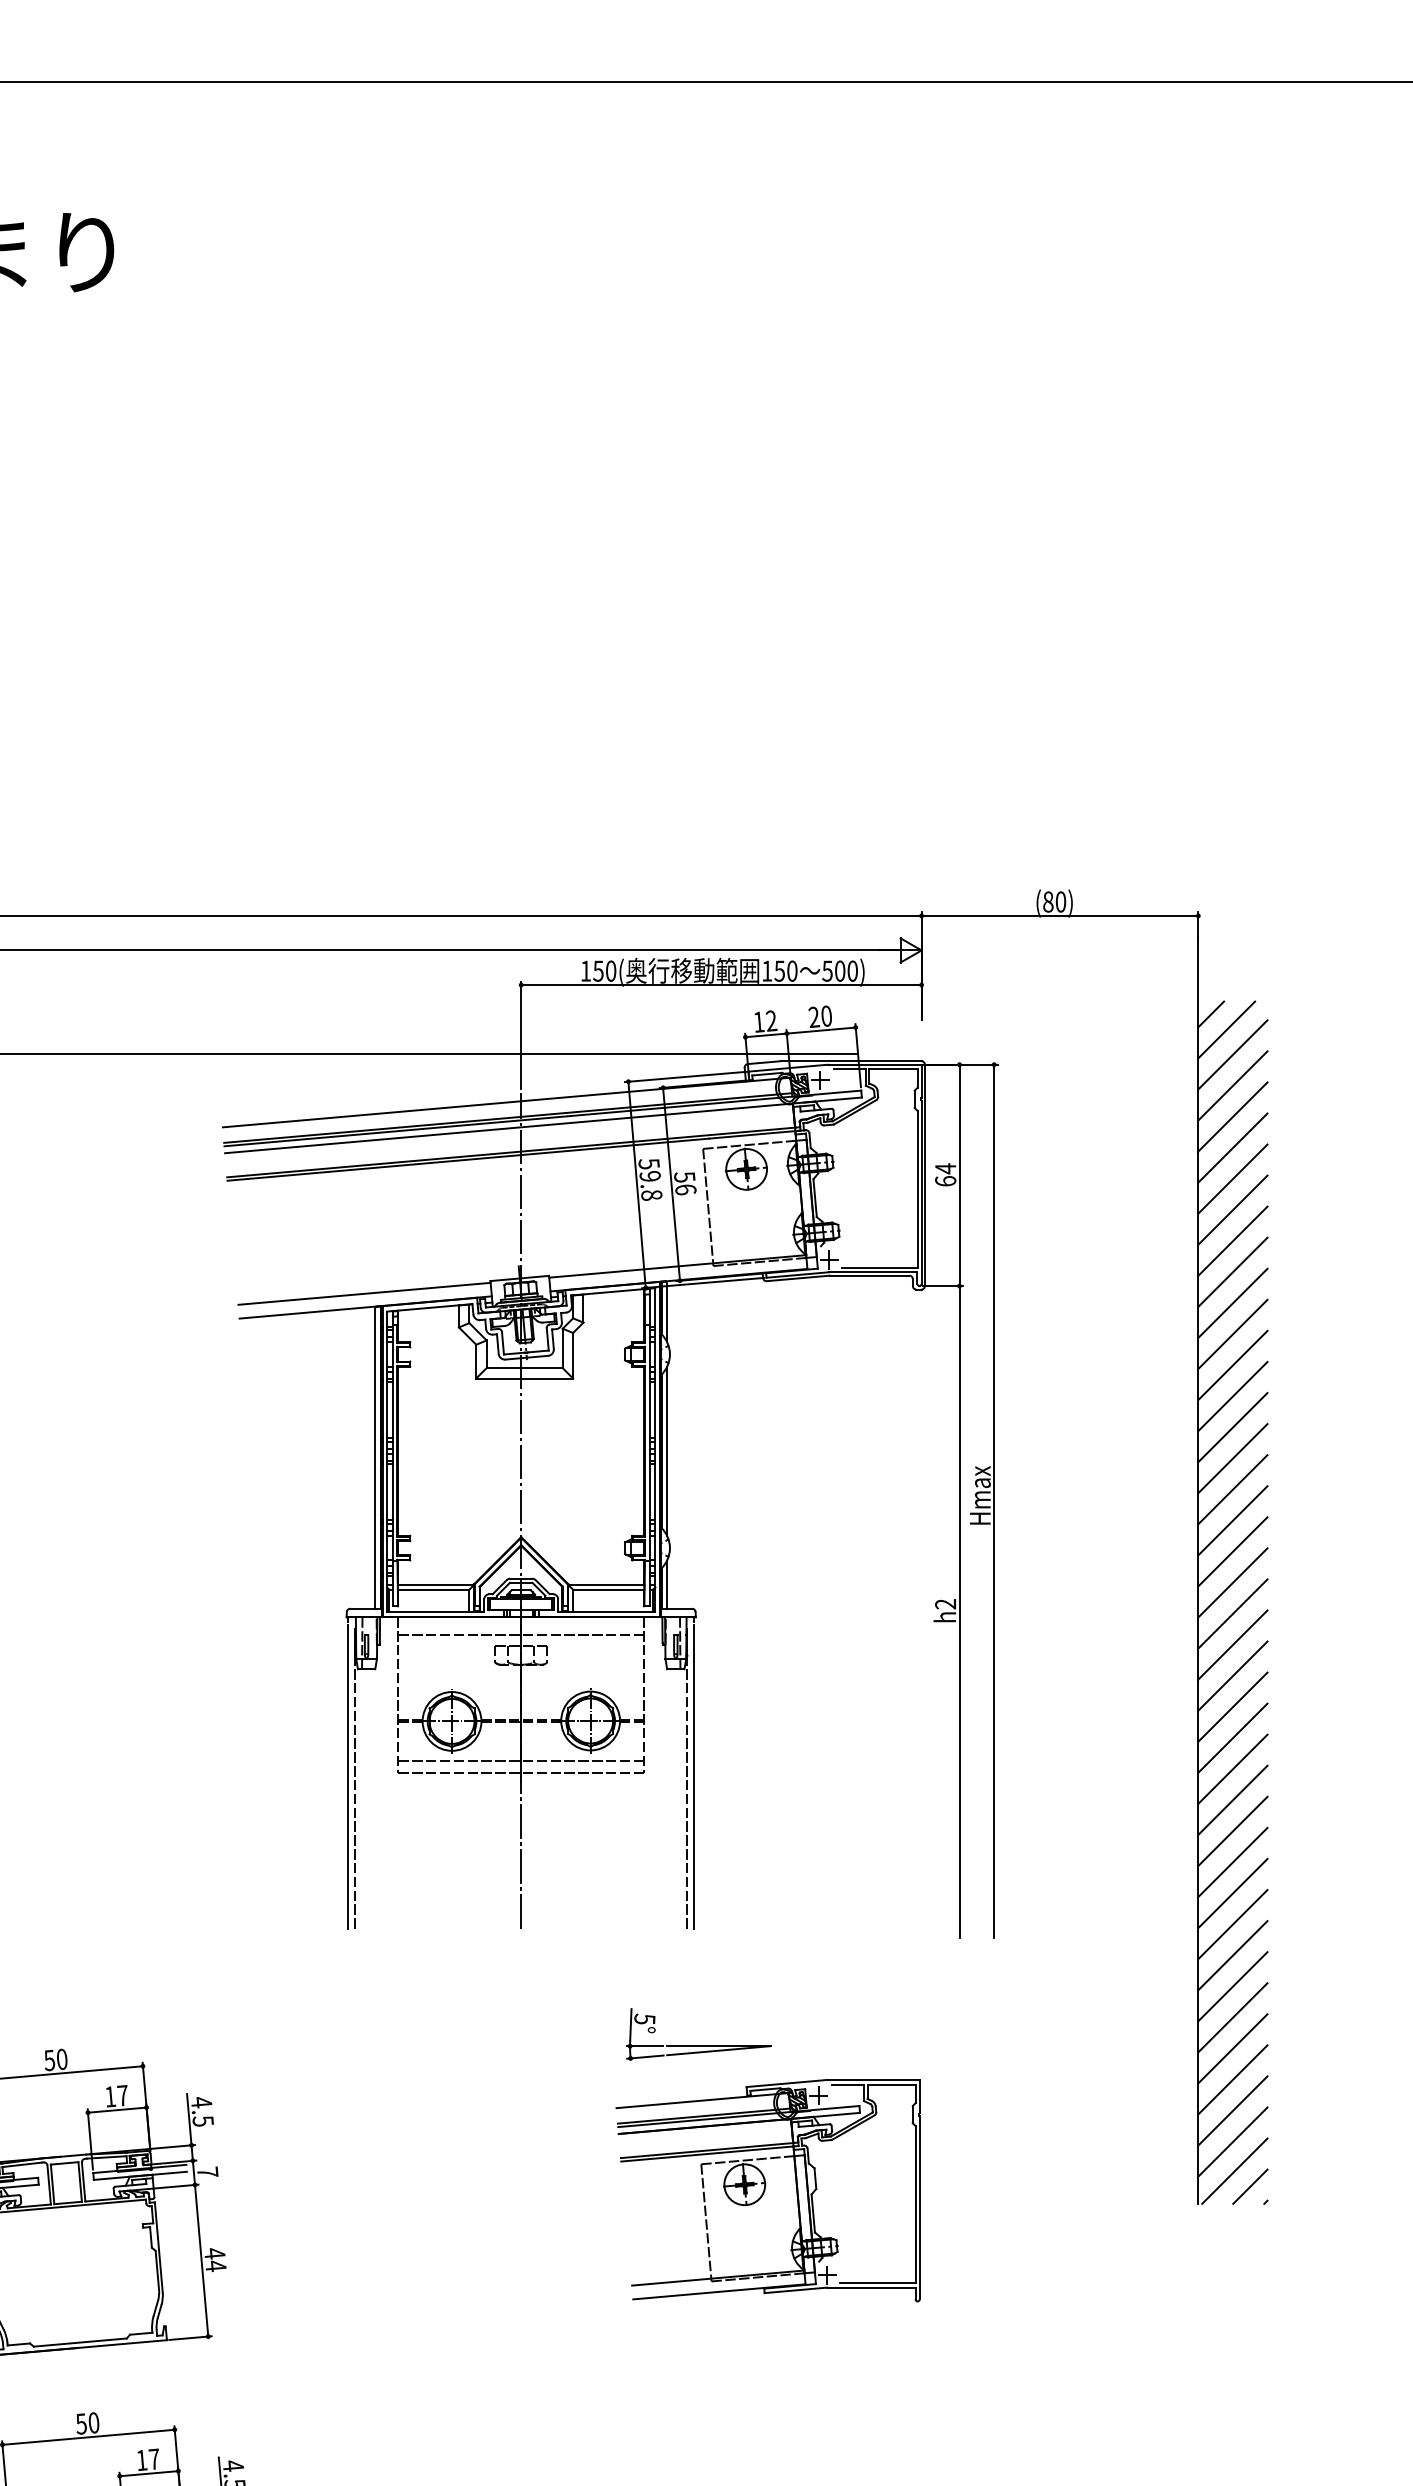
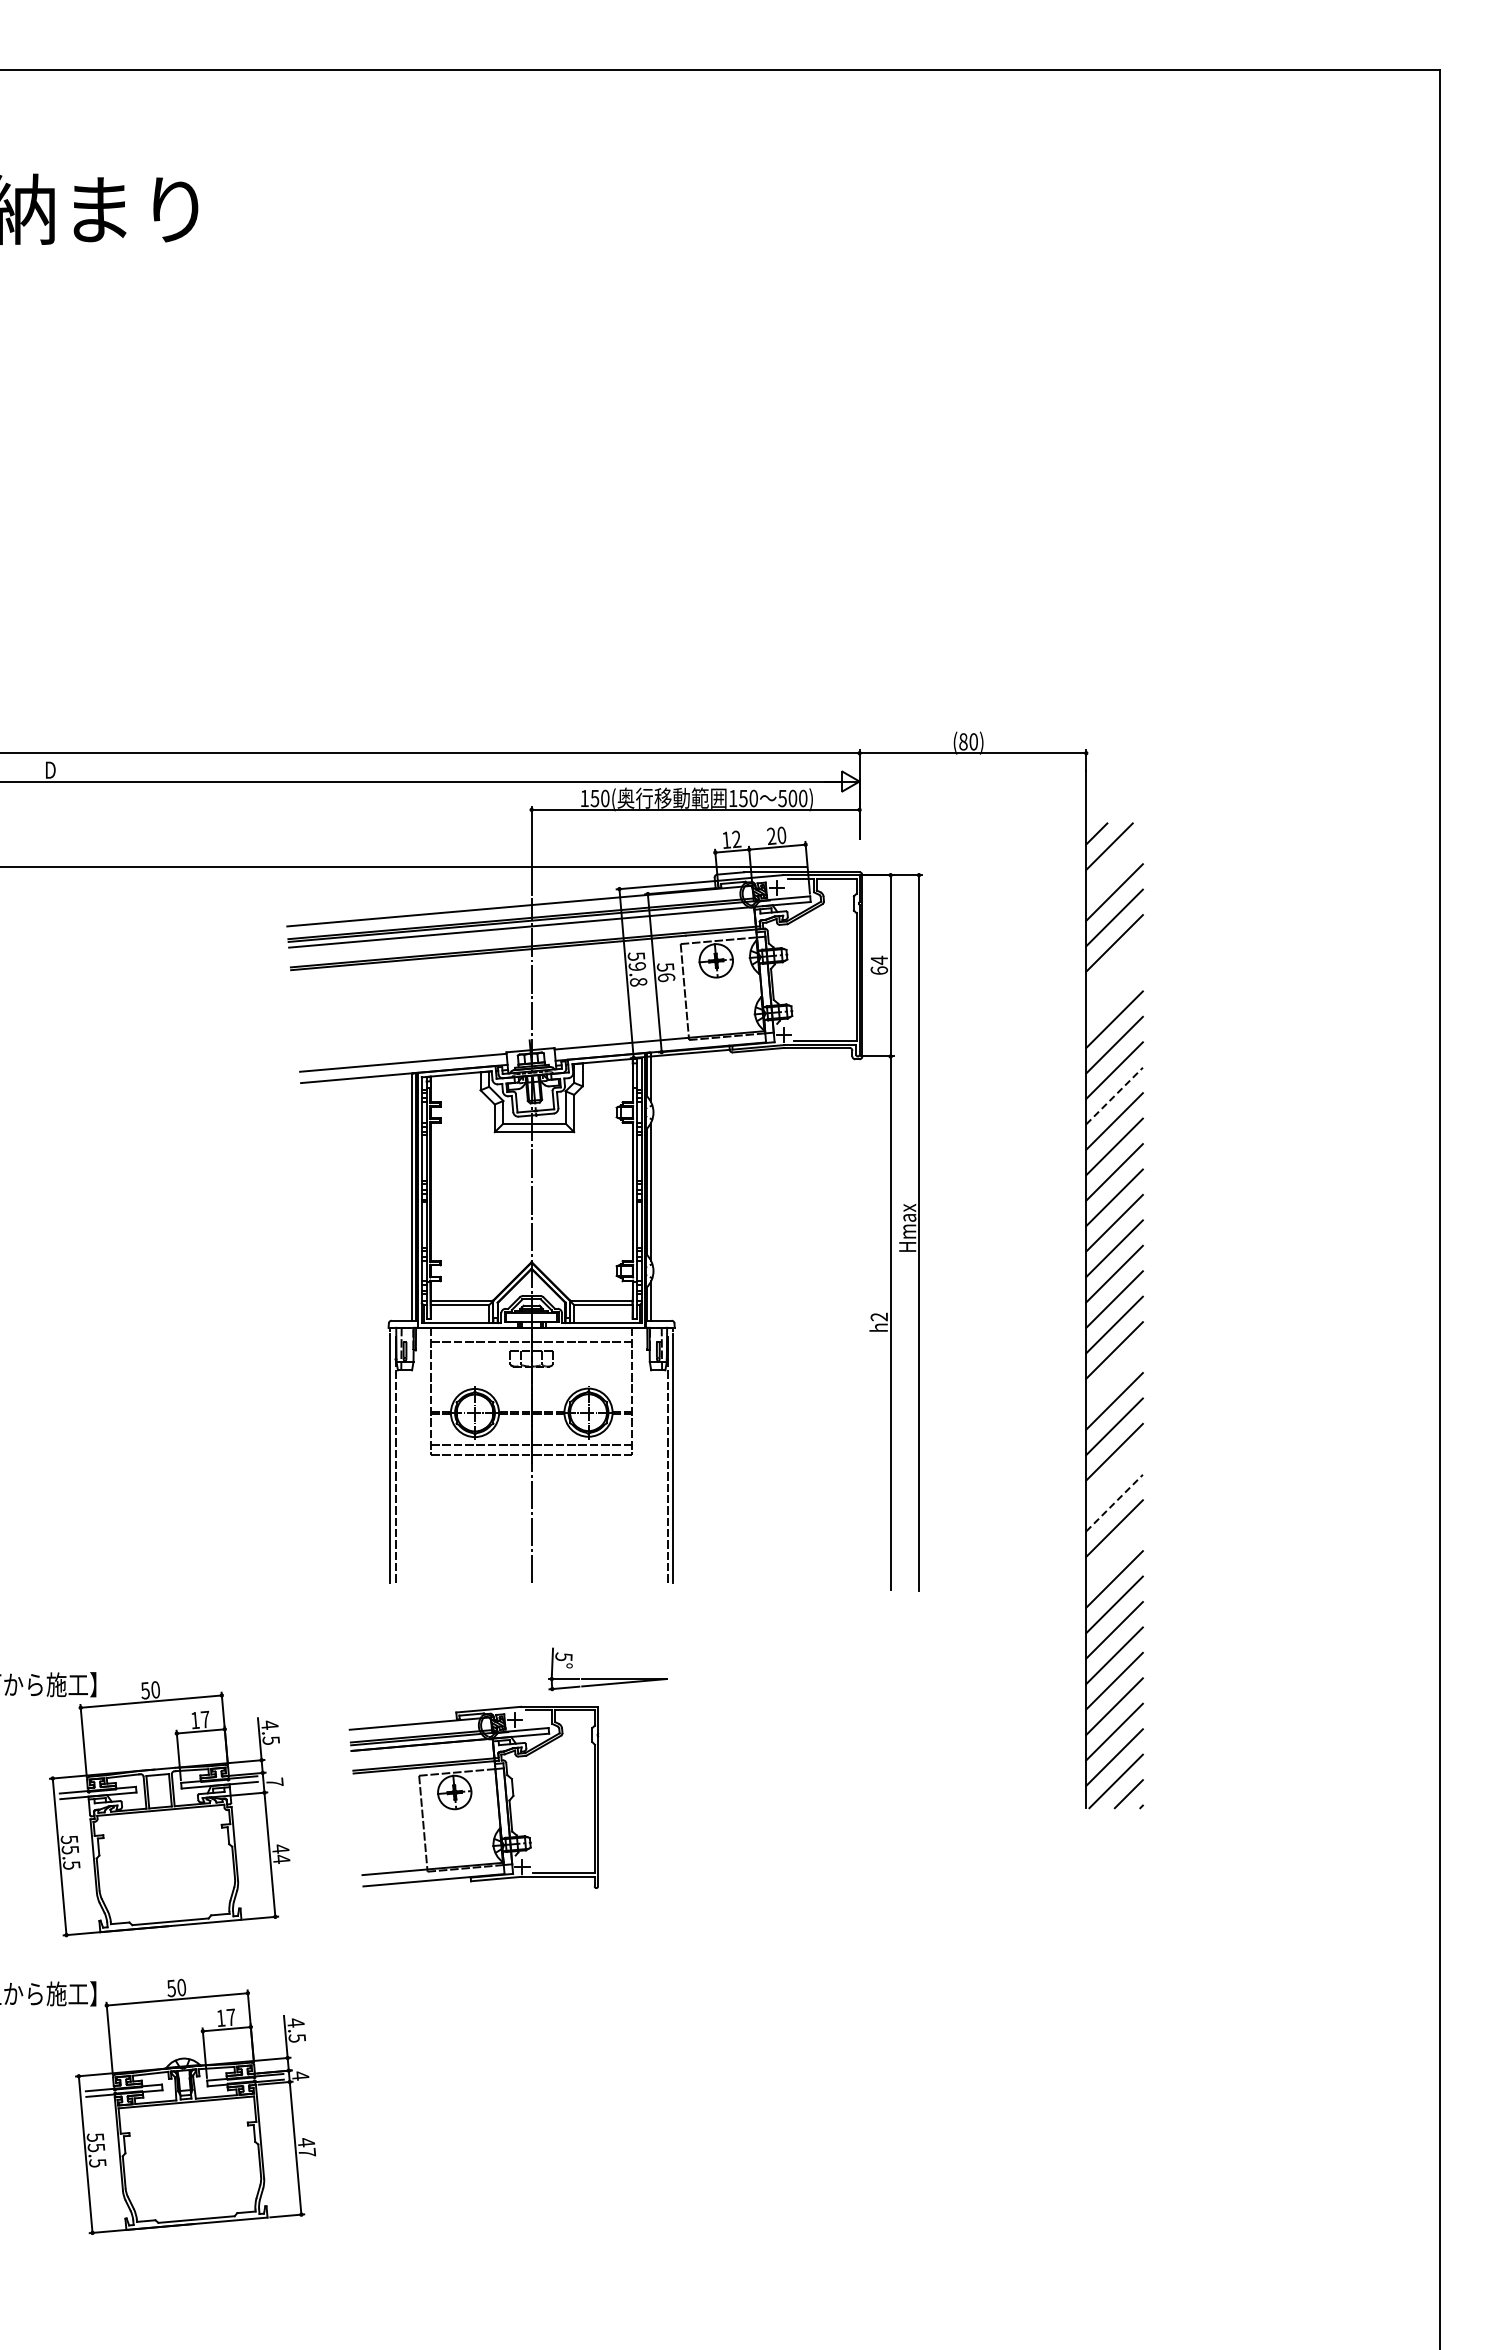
line: (1232, 1054) -> (1114, 866), removed
line: (1232, 1178) -> (1114, 968), removed
line: (1232, 1209) -> (1114, 993), removed
line: (1232, 1333) -> (1114, 1095), solid -> dashed
line: (1232, 1675) -> (1114, 1375), removed
line: (1232, 1800) -> (1114, 1477), removed
line: (1232, 1830) -> (1114, 1502), solid -> dashed
line: (1232, 1892) -> (1114, 1553), removed
part: (698, 2045) -> (607, 1678), moved
part: (767, 2189) -> (473, 1796), moved

